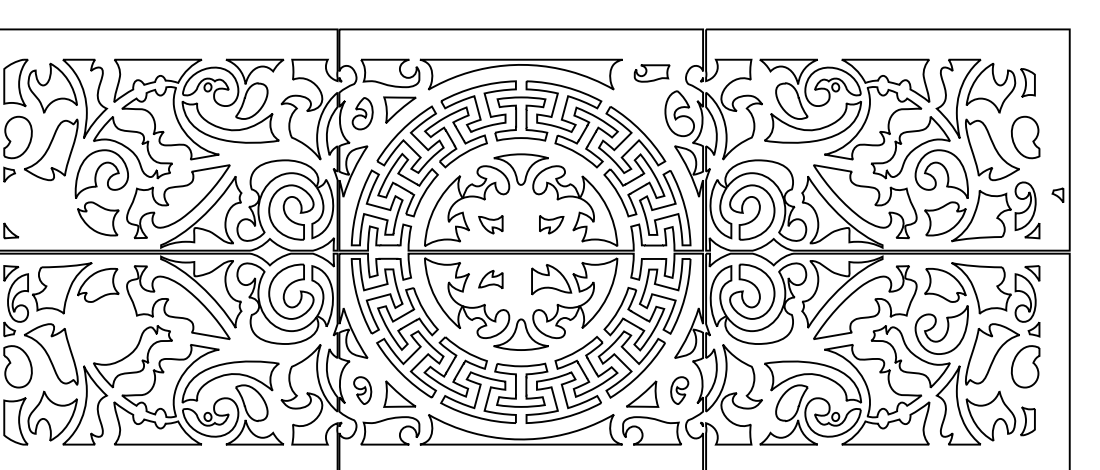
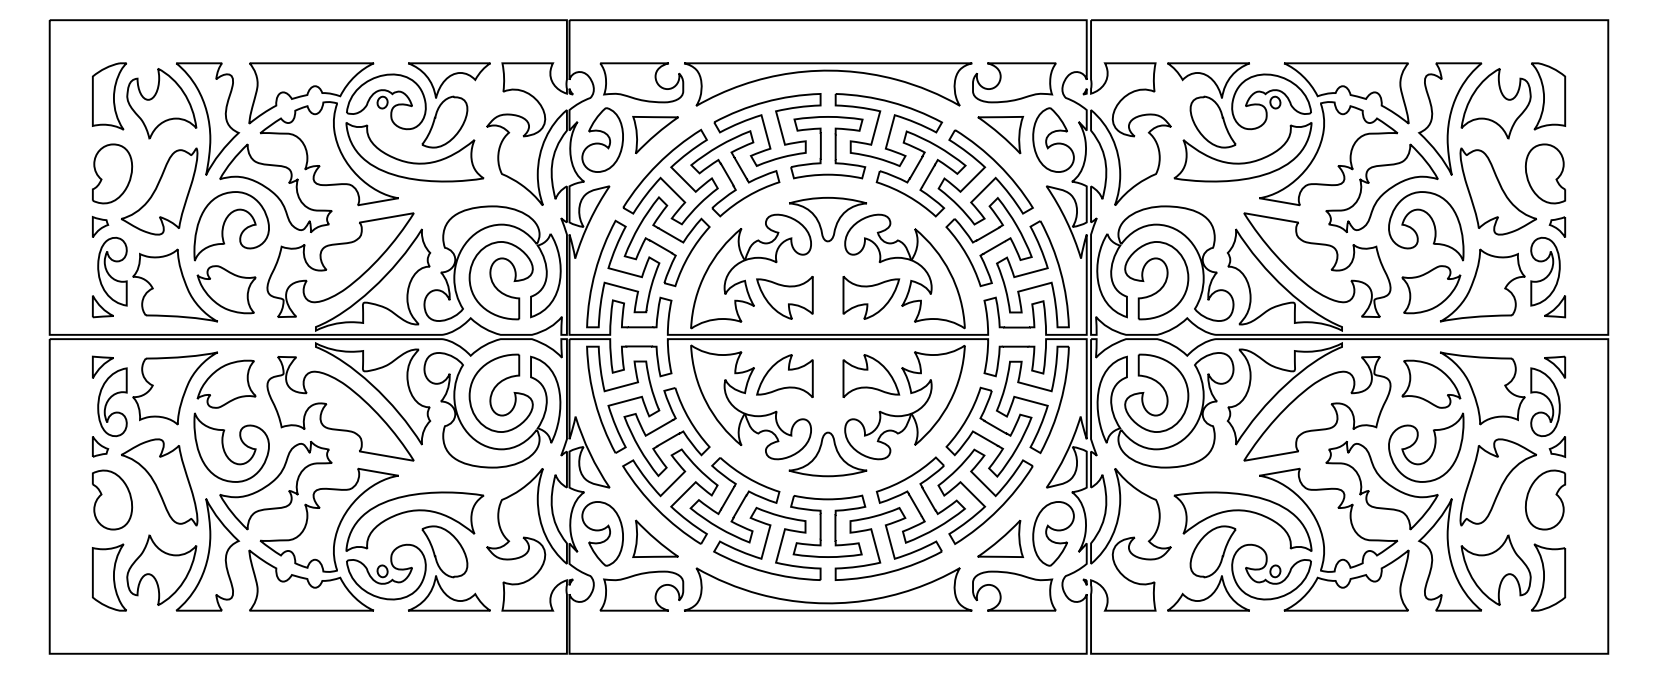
part: (652, 73) -> (1014, 82), size x1.67
part: (1027, 83) -> (1548, 96), size x1.67
part: (642, 110) -> (1000, 135), added
part: (362, 113) -> (602, 139), size x1.43
part: (1057, 194) -> (1557, 226), moved
part: (49, 211) -> (157, 279), added
part: (490, 224) -> (784, 297), size x1.67
part: (551, 224) -> (871, 297), size x1.67
part: (490, 279) -> (784, 375), size x1.67
part: (96, 329) -> (224, 447), added
part: (362, 390) -> (602, 533), size x1.67
part: (679, 390) -> (1053, 533), size x1.67
part: (1027, 421) -> (1548, 577), size x1.67

